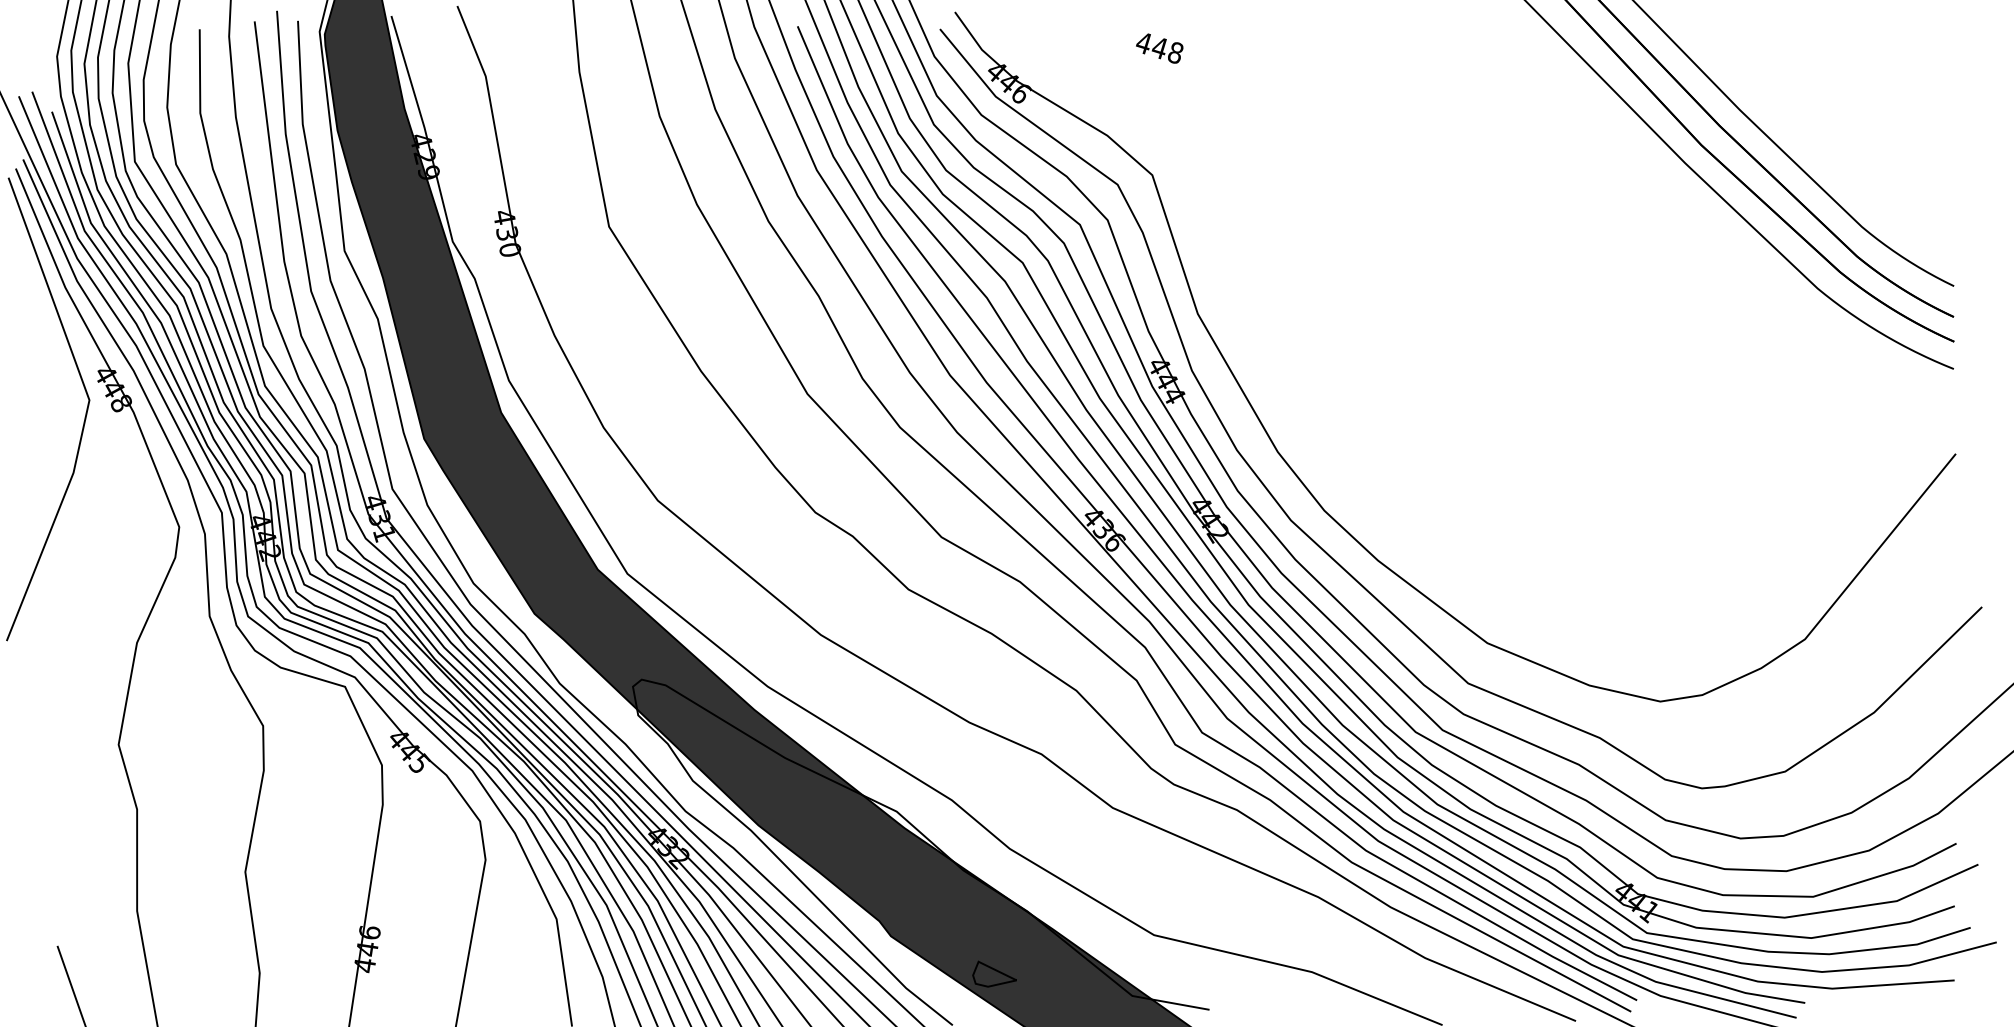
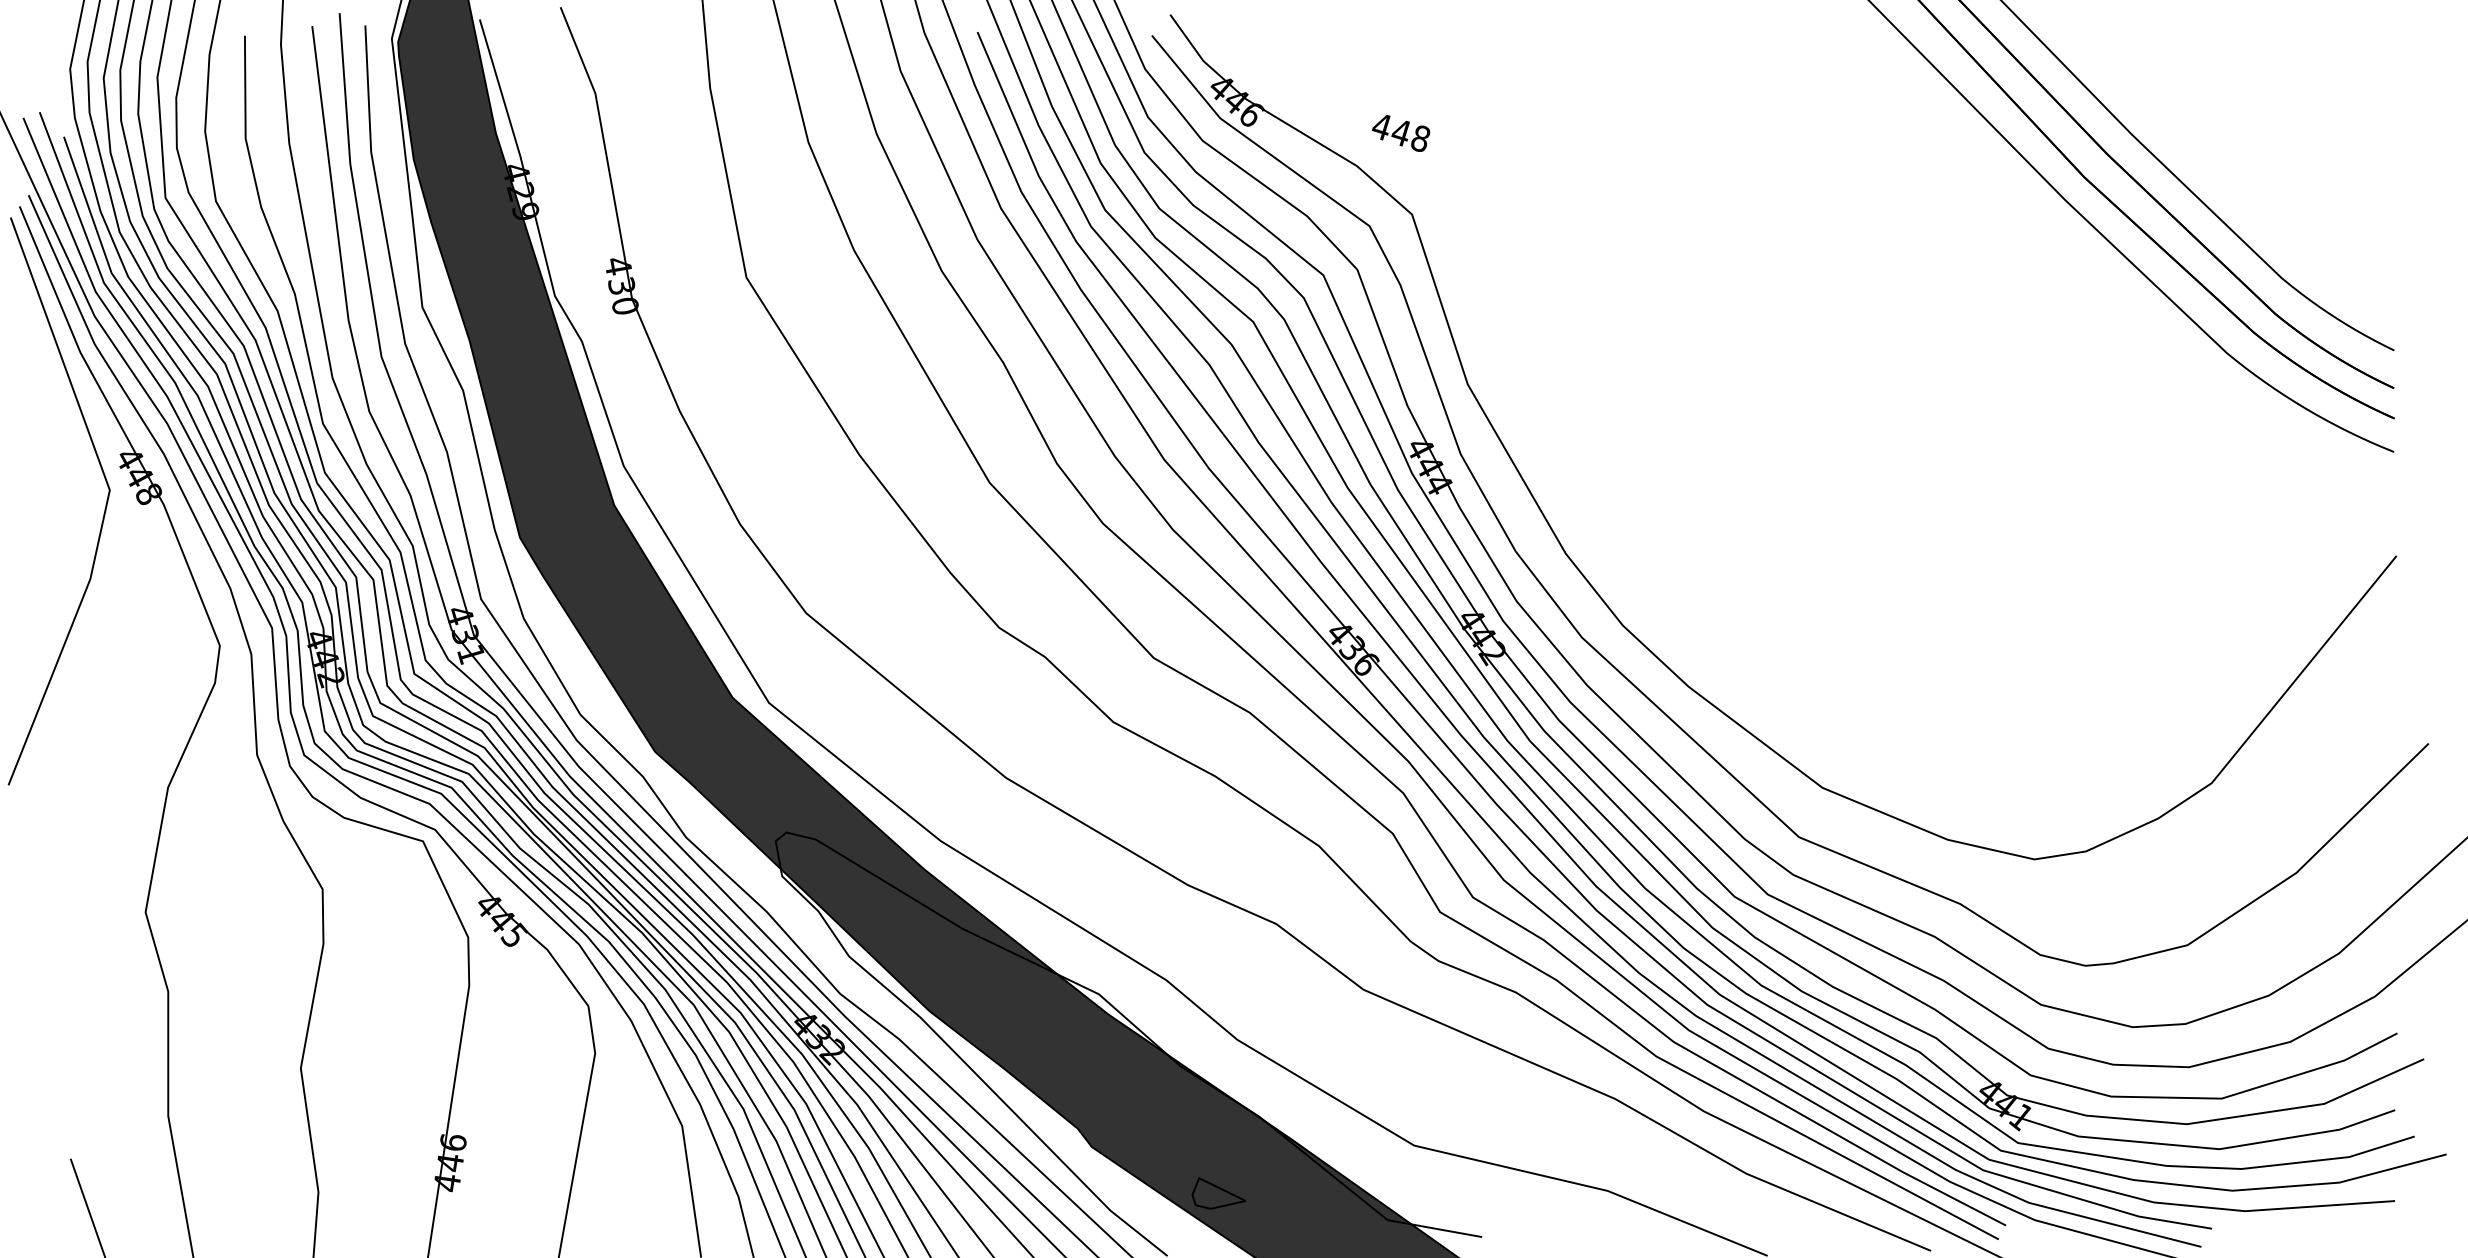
text: (1160, 48) -> (1401, 133), moved

